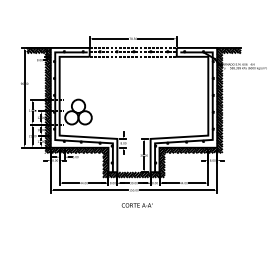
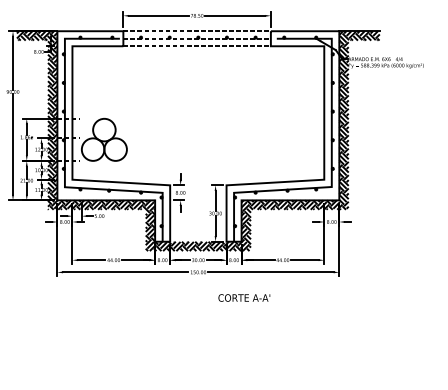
text: (136, 205) -> (243, 298), moved

